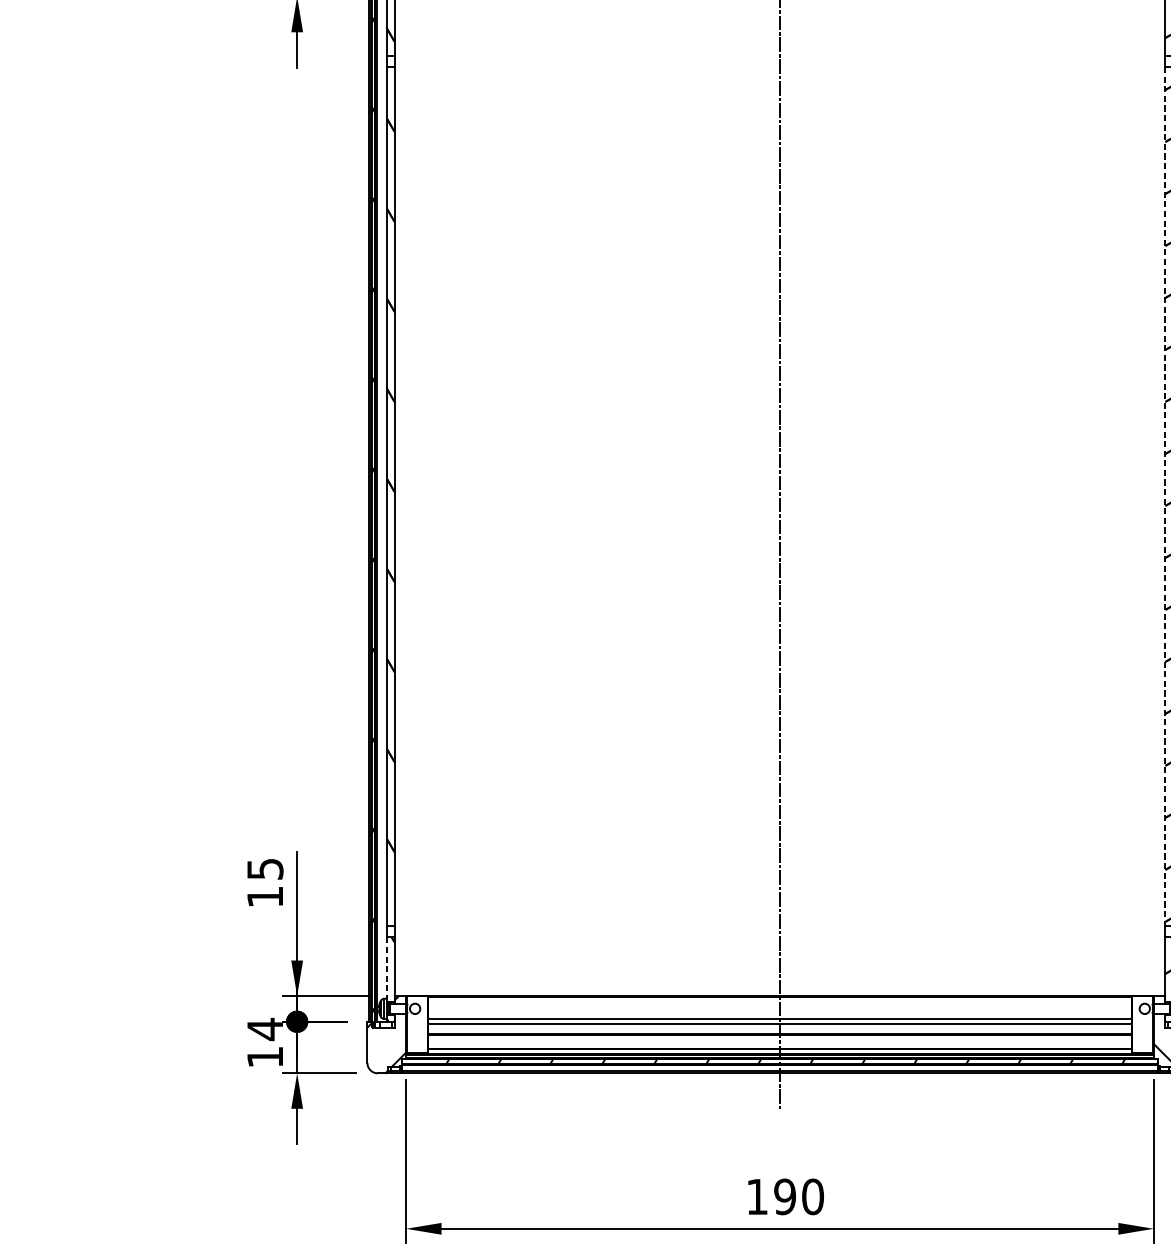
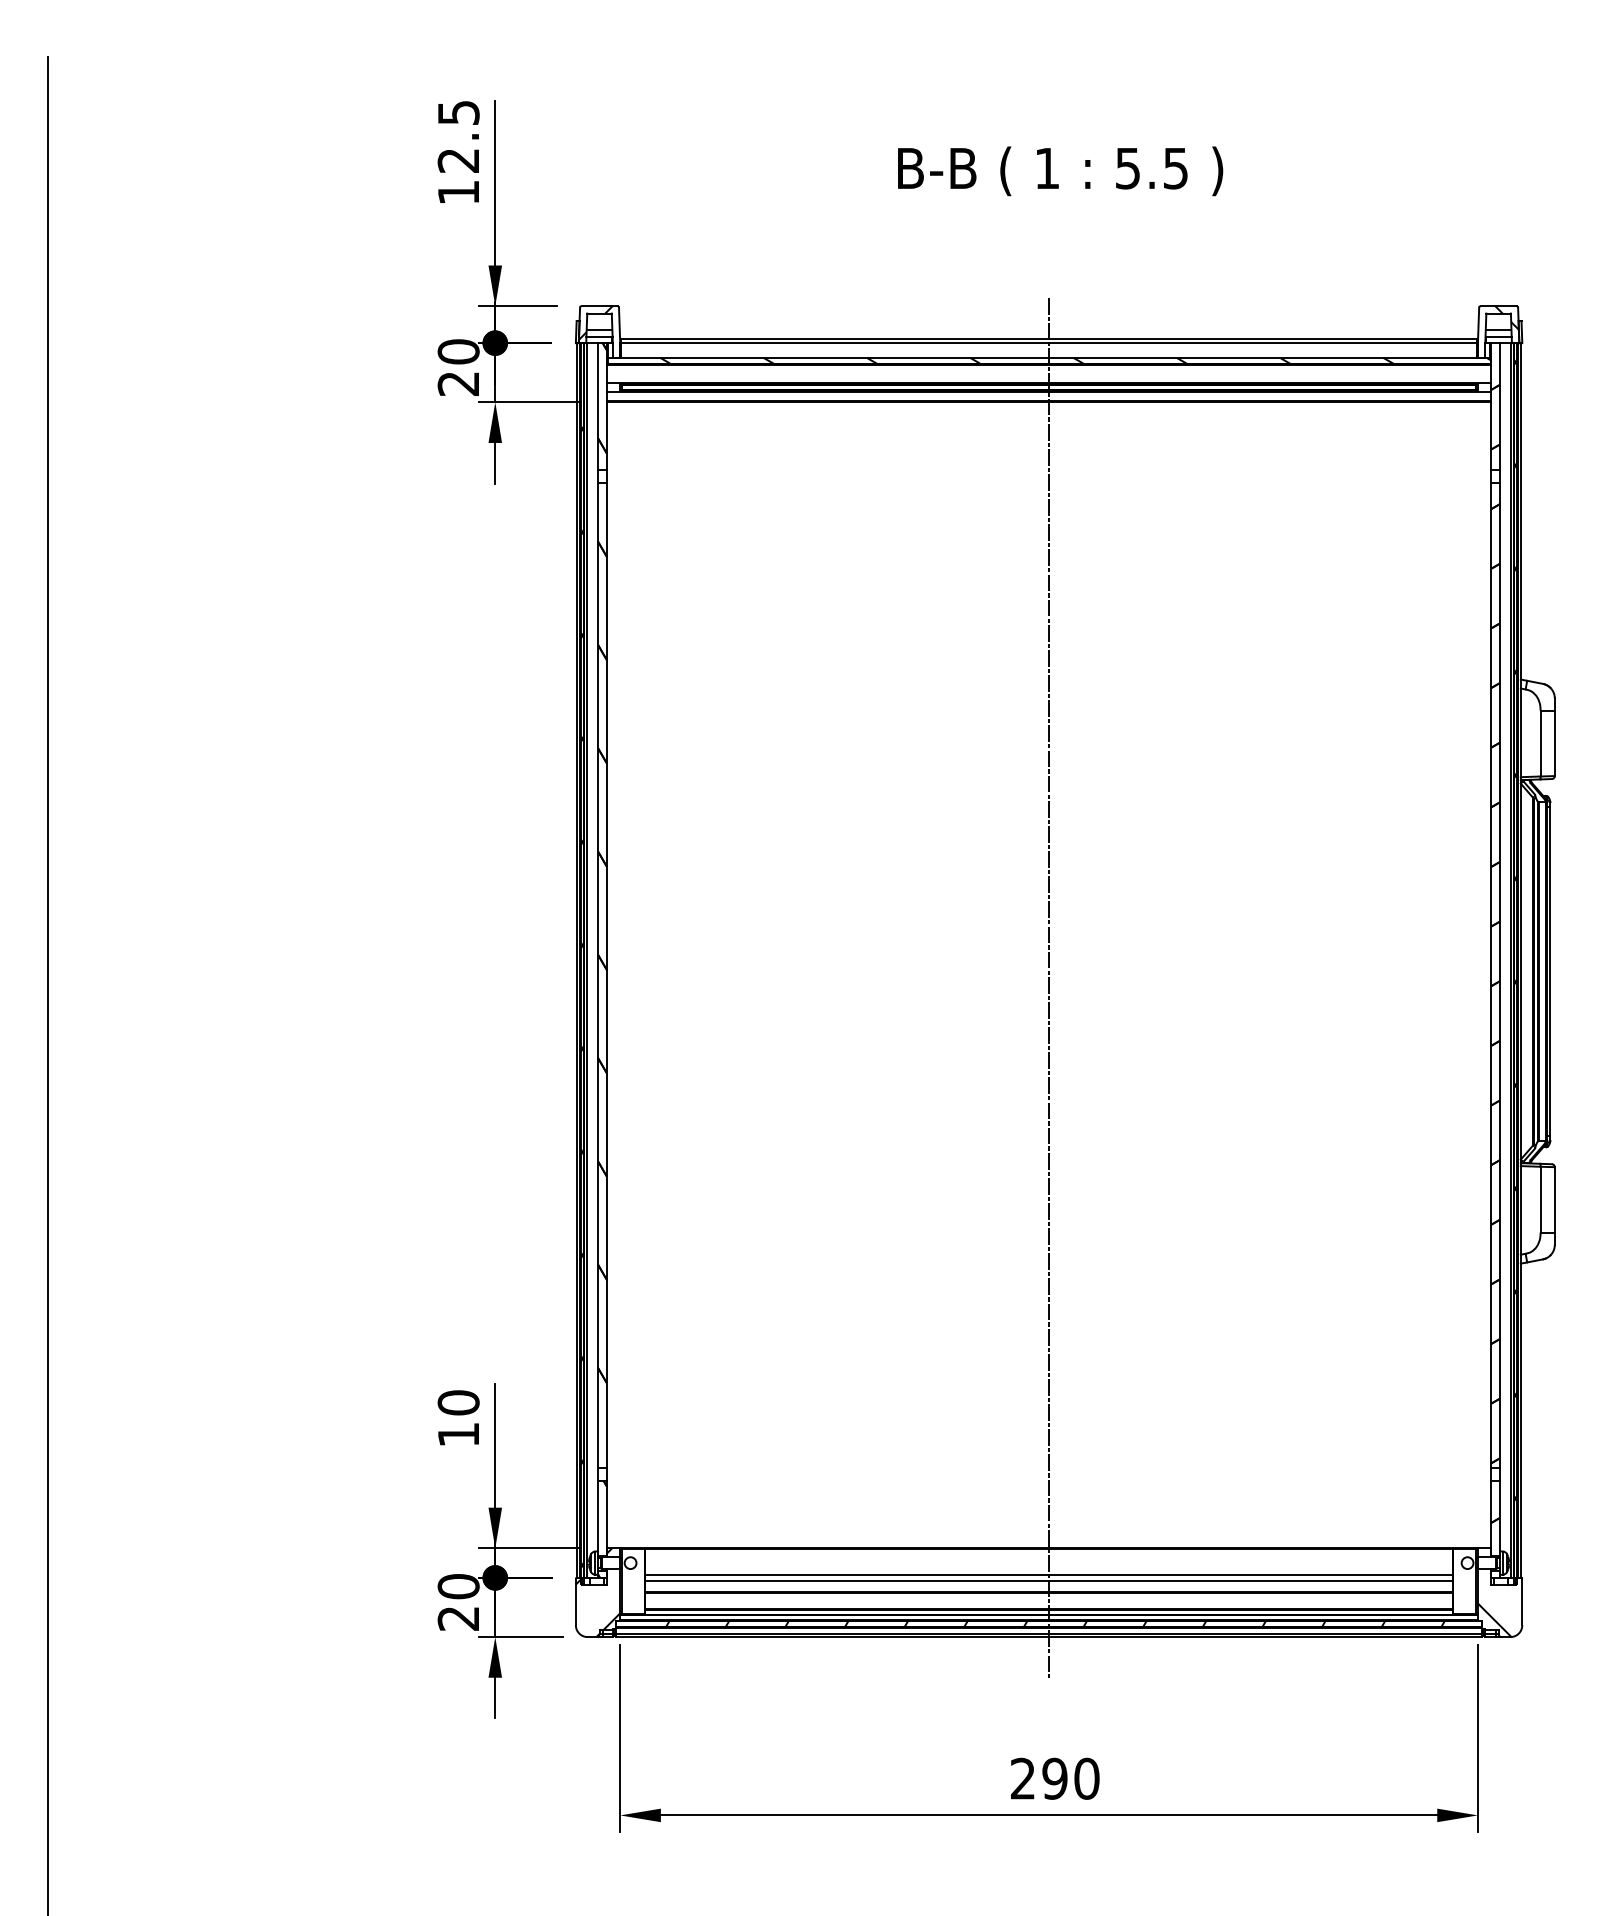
line: (1165, 496) -> (1491, 975), dashed -> solid
text: (265, 868) -> (458, 1402), 15 -> 10
line: (387, 968) -> (598, 1516), dashed -> solid
text: (265, 1042) -> (458, 1601), 14 -> 20
text: (756, 1196) -> (1022, 1778), 190 -> 290

